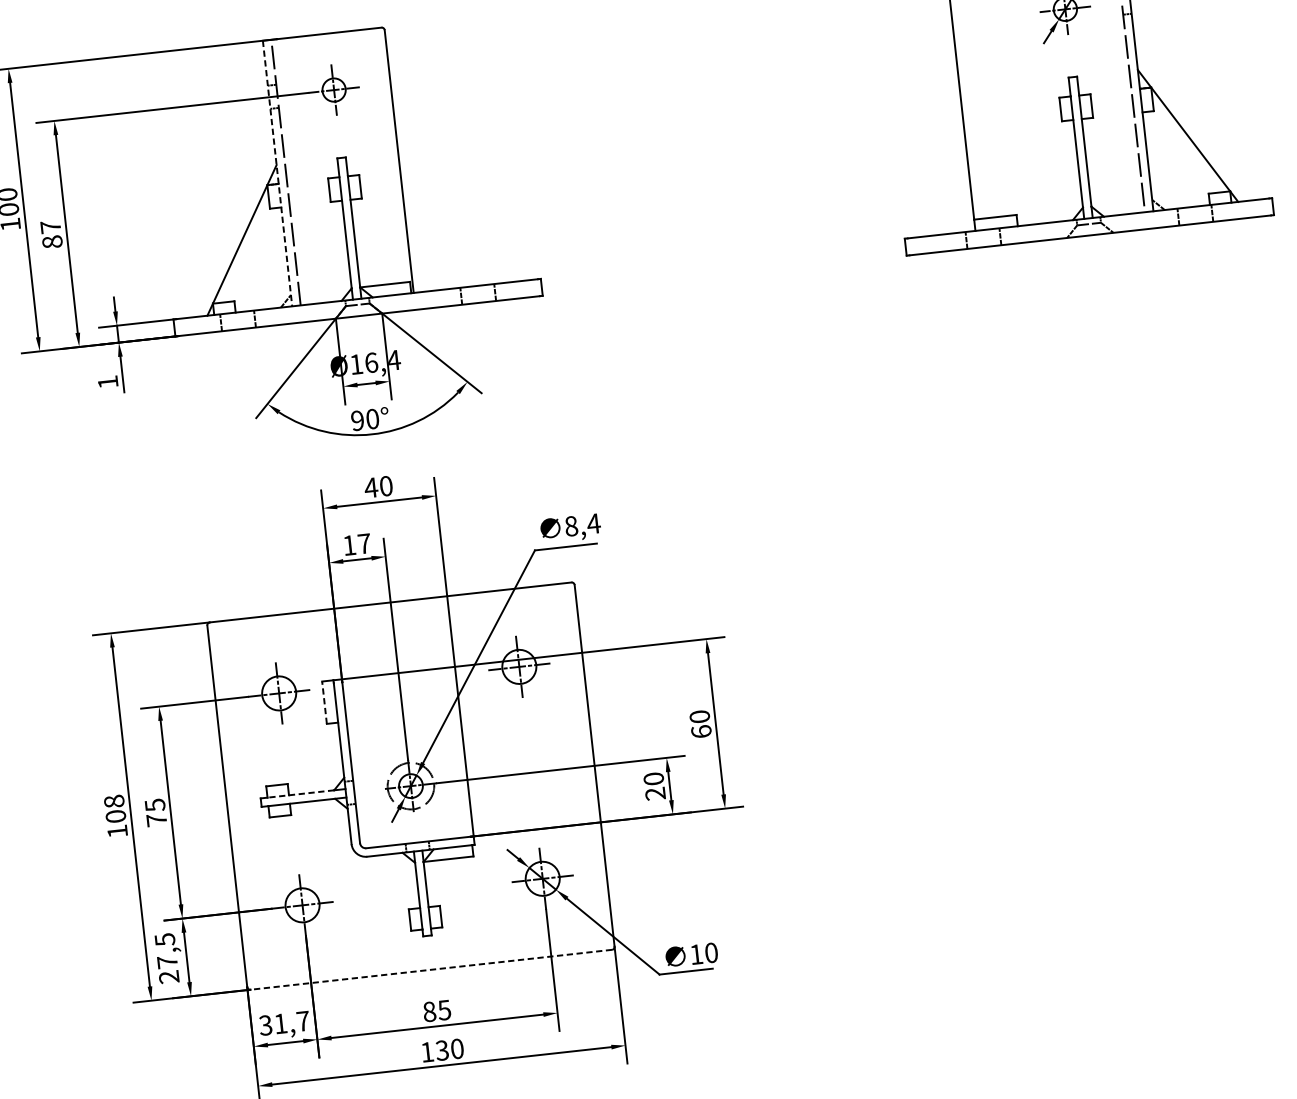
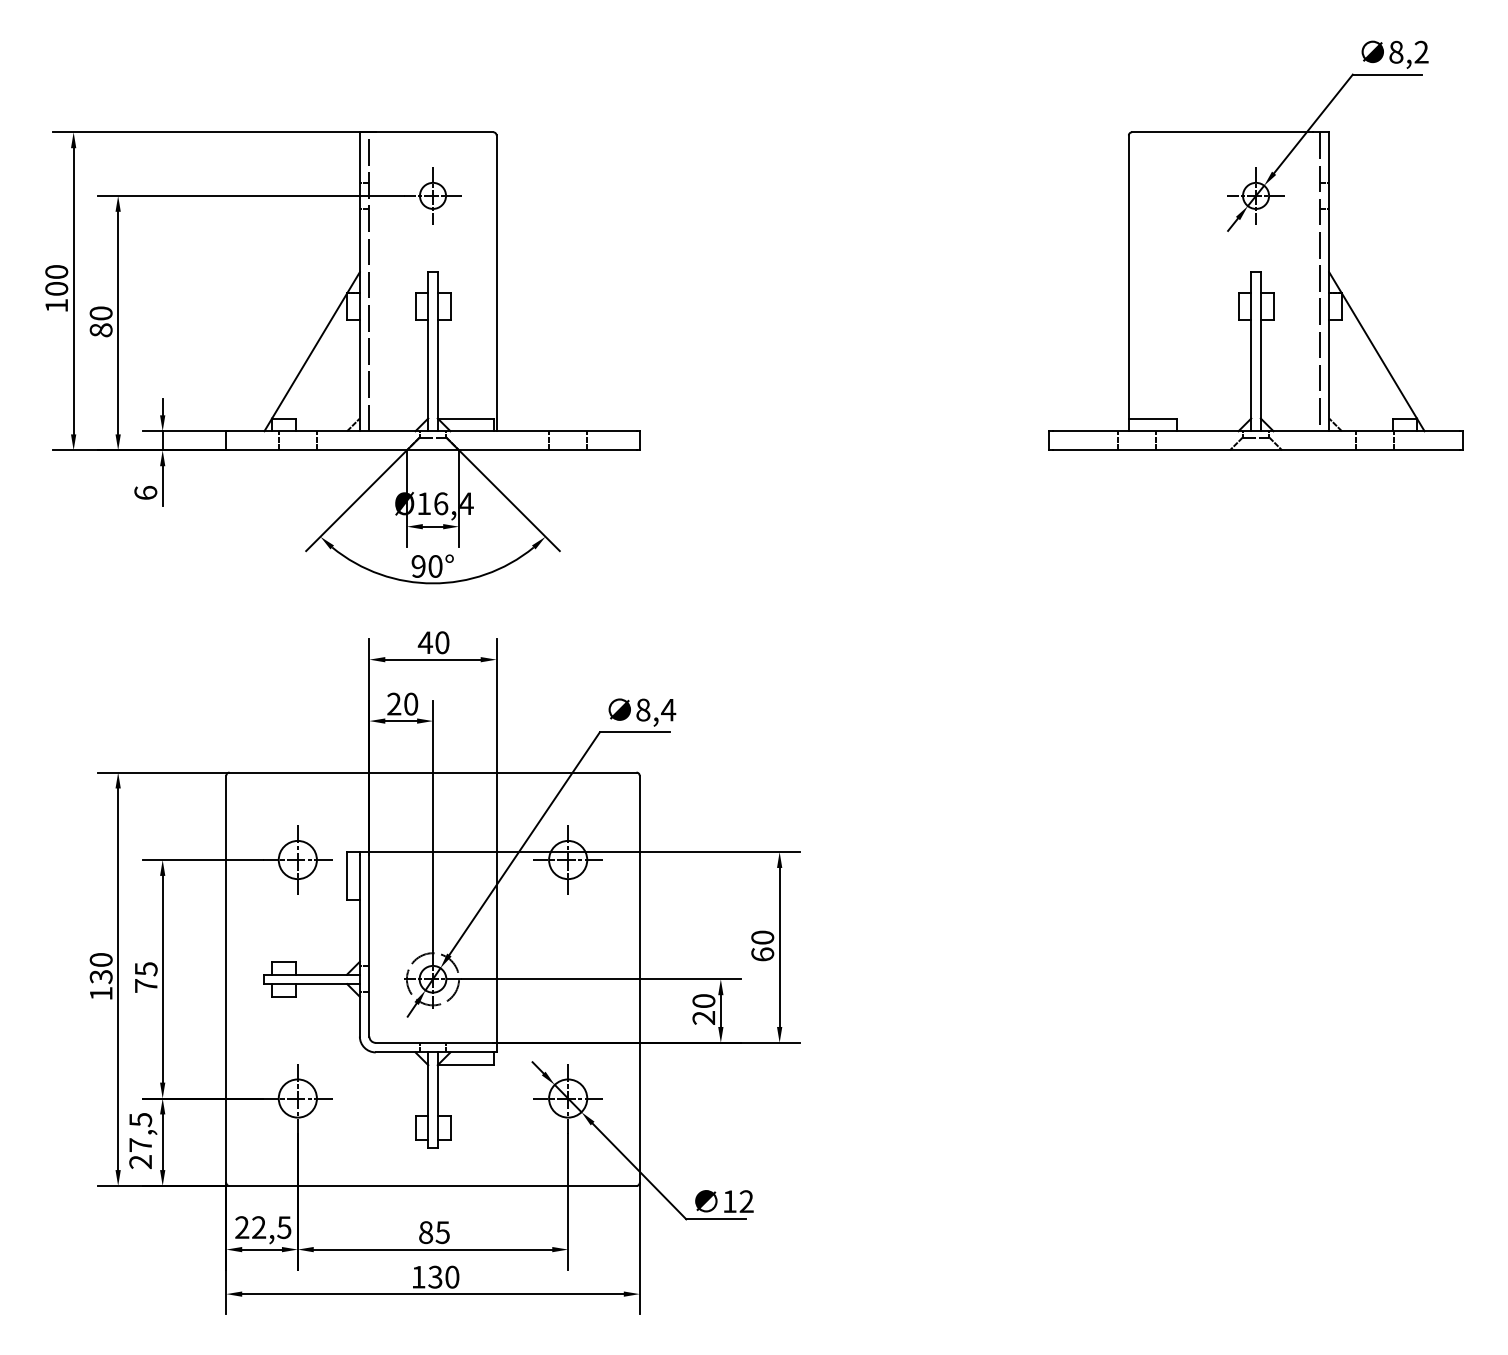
line: (277, 174) -> (359, 282), dashed -> solid
text: (50, 227) -> (100, 313), 87 -> 80
text: (107, 381) -> (145, 492), 1 -> 6
text: (356, 544) -> (402, 703), 17 -> 20
line: (324, 702) -> (347, 875), dashed -> solid
line: (300, 793) -> (309, 974), dashed -> solid
text: (114, 809) -> (100, 968), 108 -> 130
text: (711, 952) -> (746, 1201), 10 -> 12
line: (431, 970) -> (433, 1186), dashed -> solid
text: (284, 1023) -> (263, 1227), 31,7 -> 22,5

